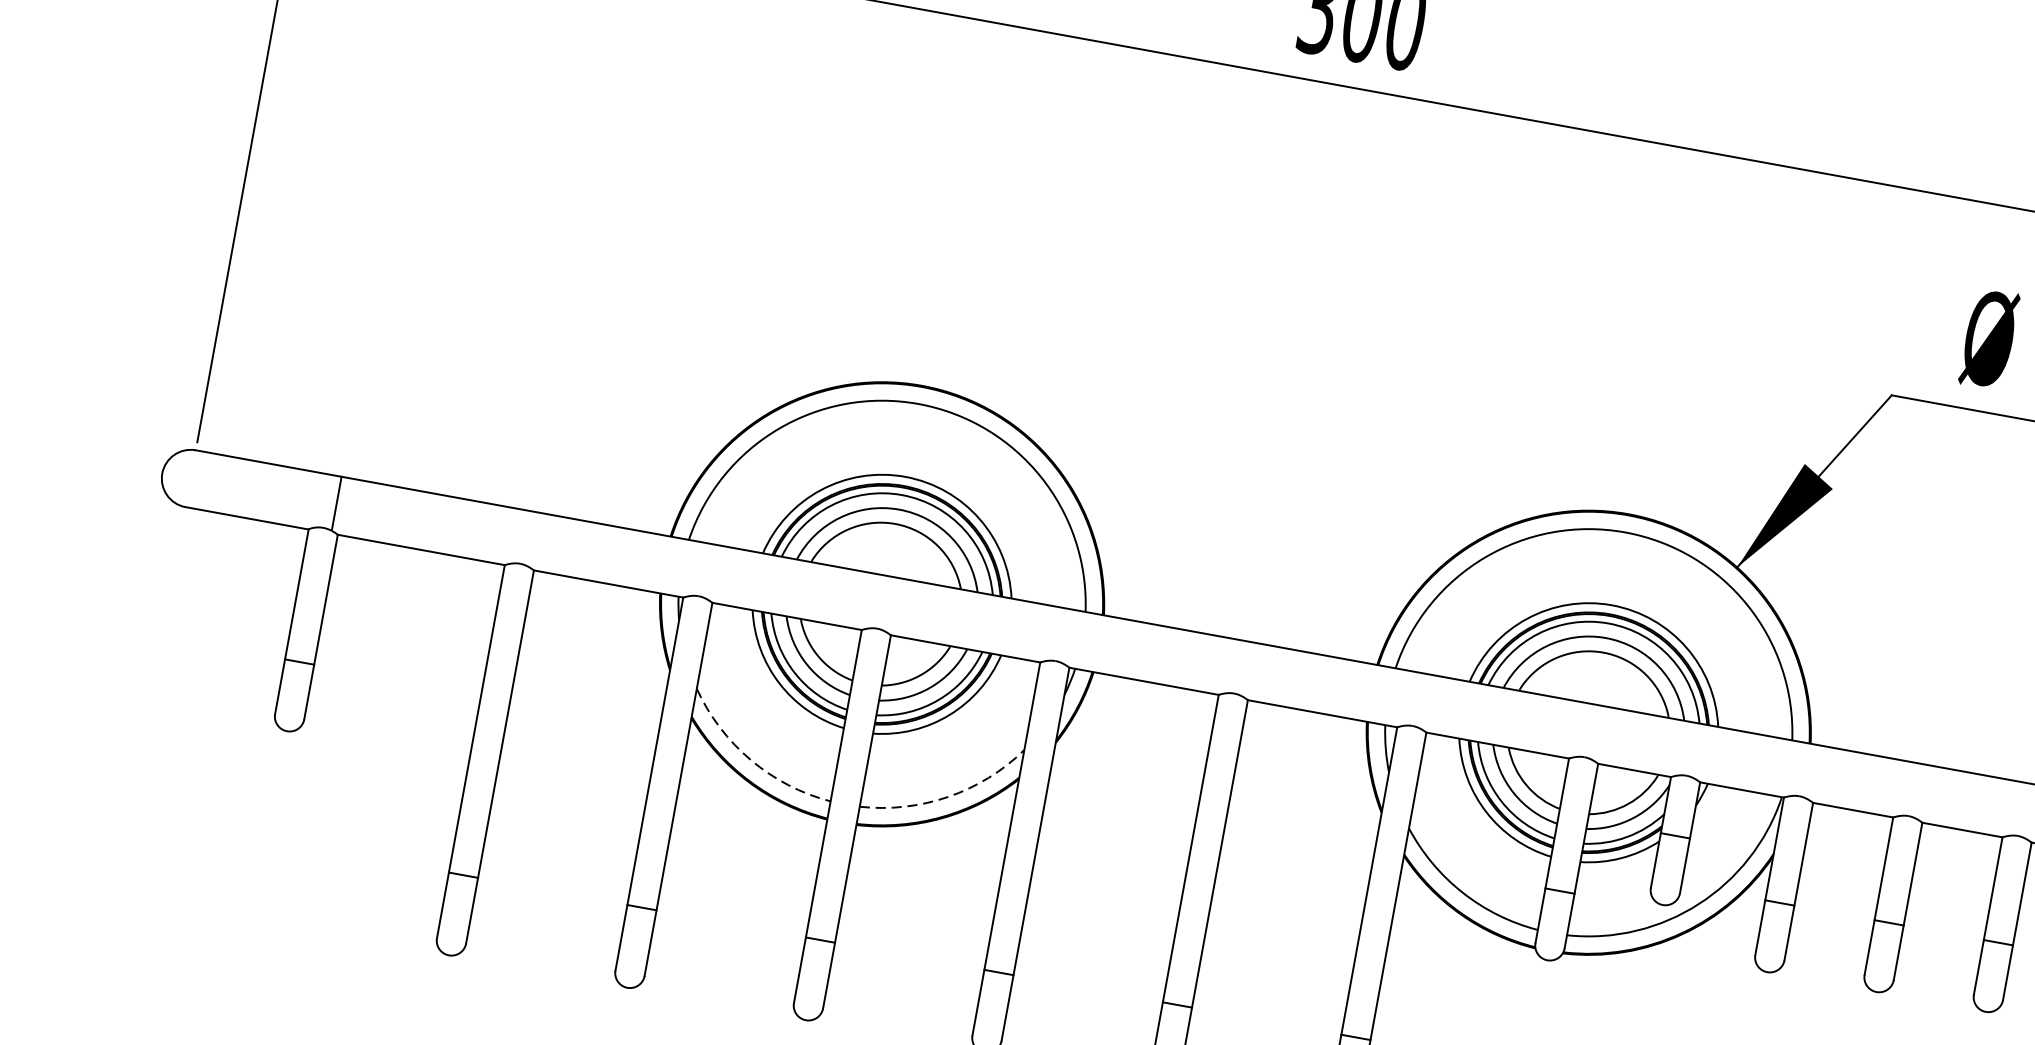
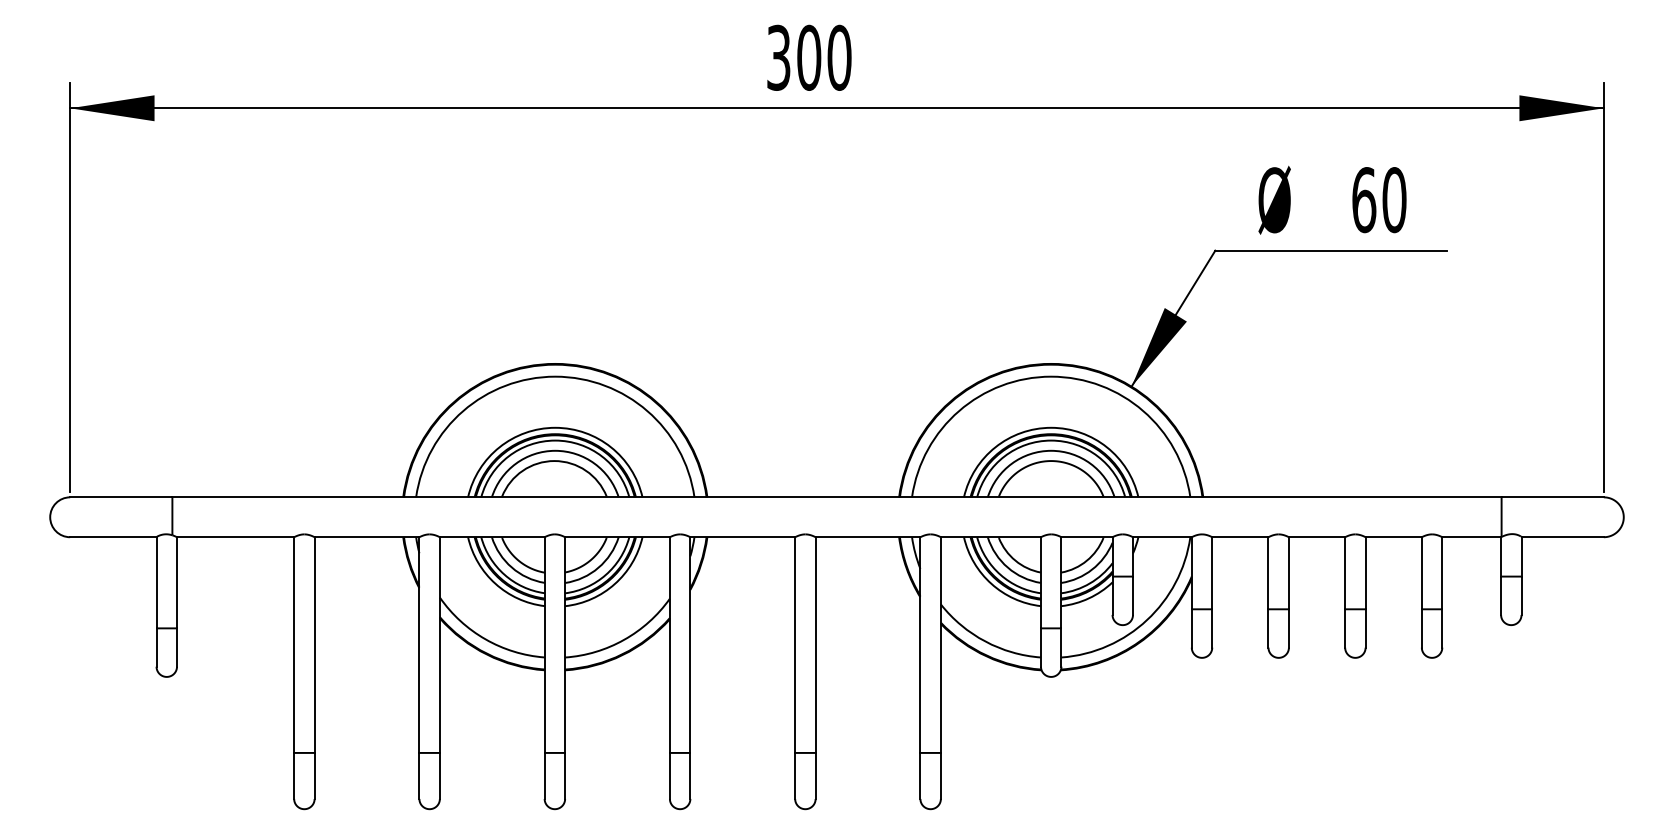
arc: (750, 760) -> (485, 639), dashed -> solid
arc: (949, 796) -> (624, 639), dashed -> solid

